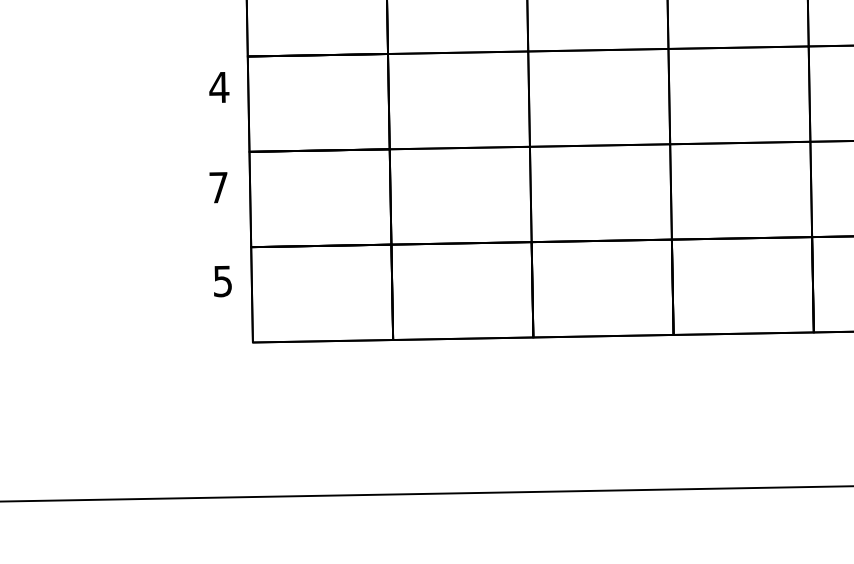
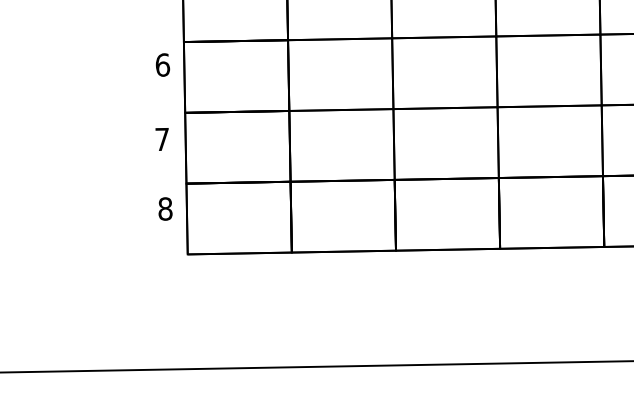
text: (218, 86) -> (162, 64), 4 -> 6
text: (222, 280) -> (165, 208), 5 -> 8

